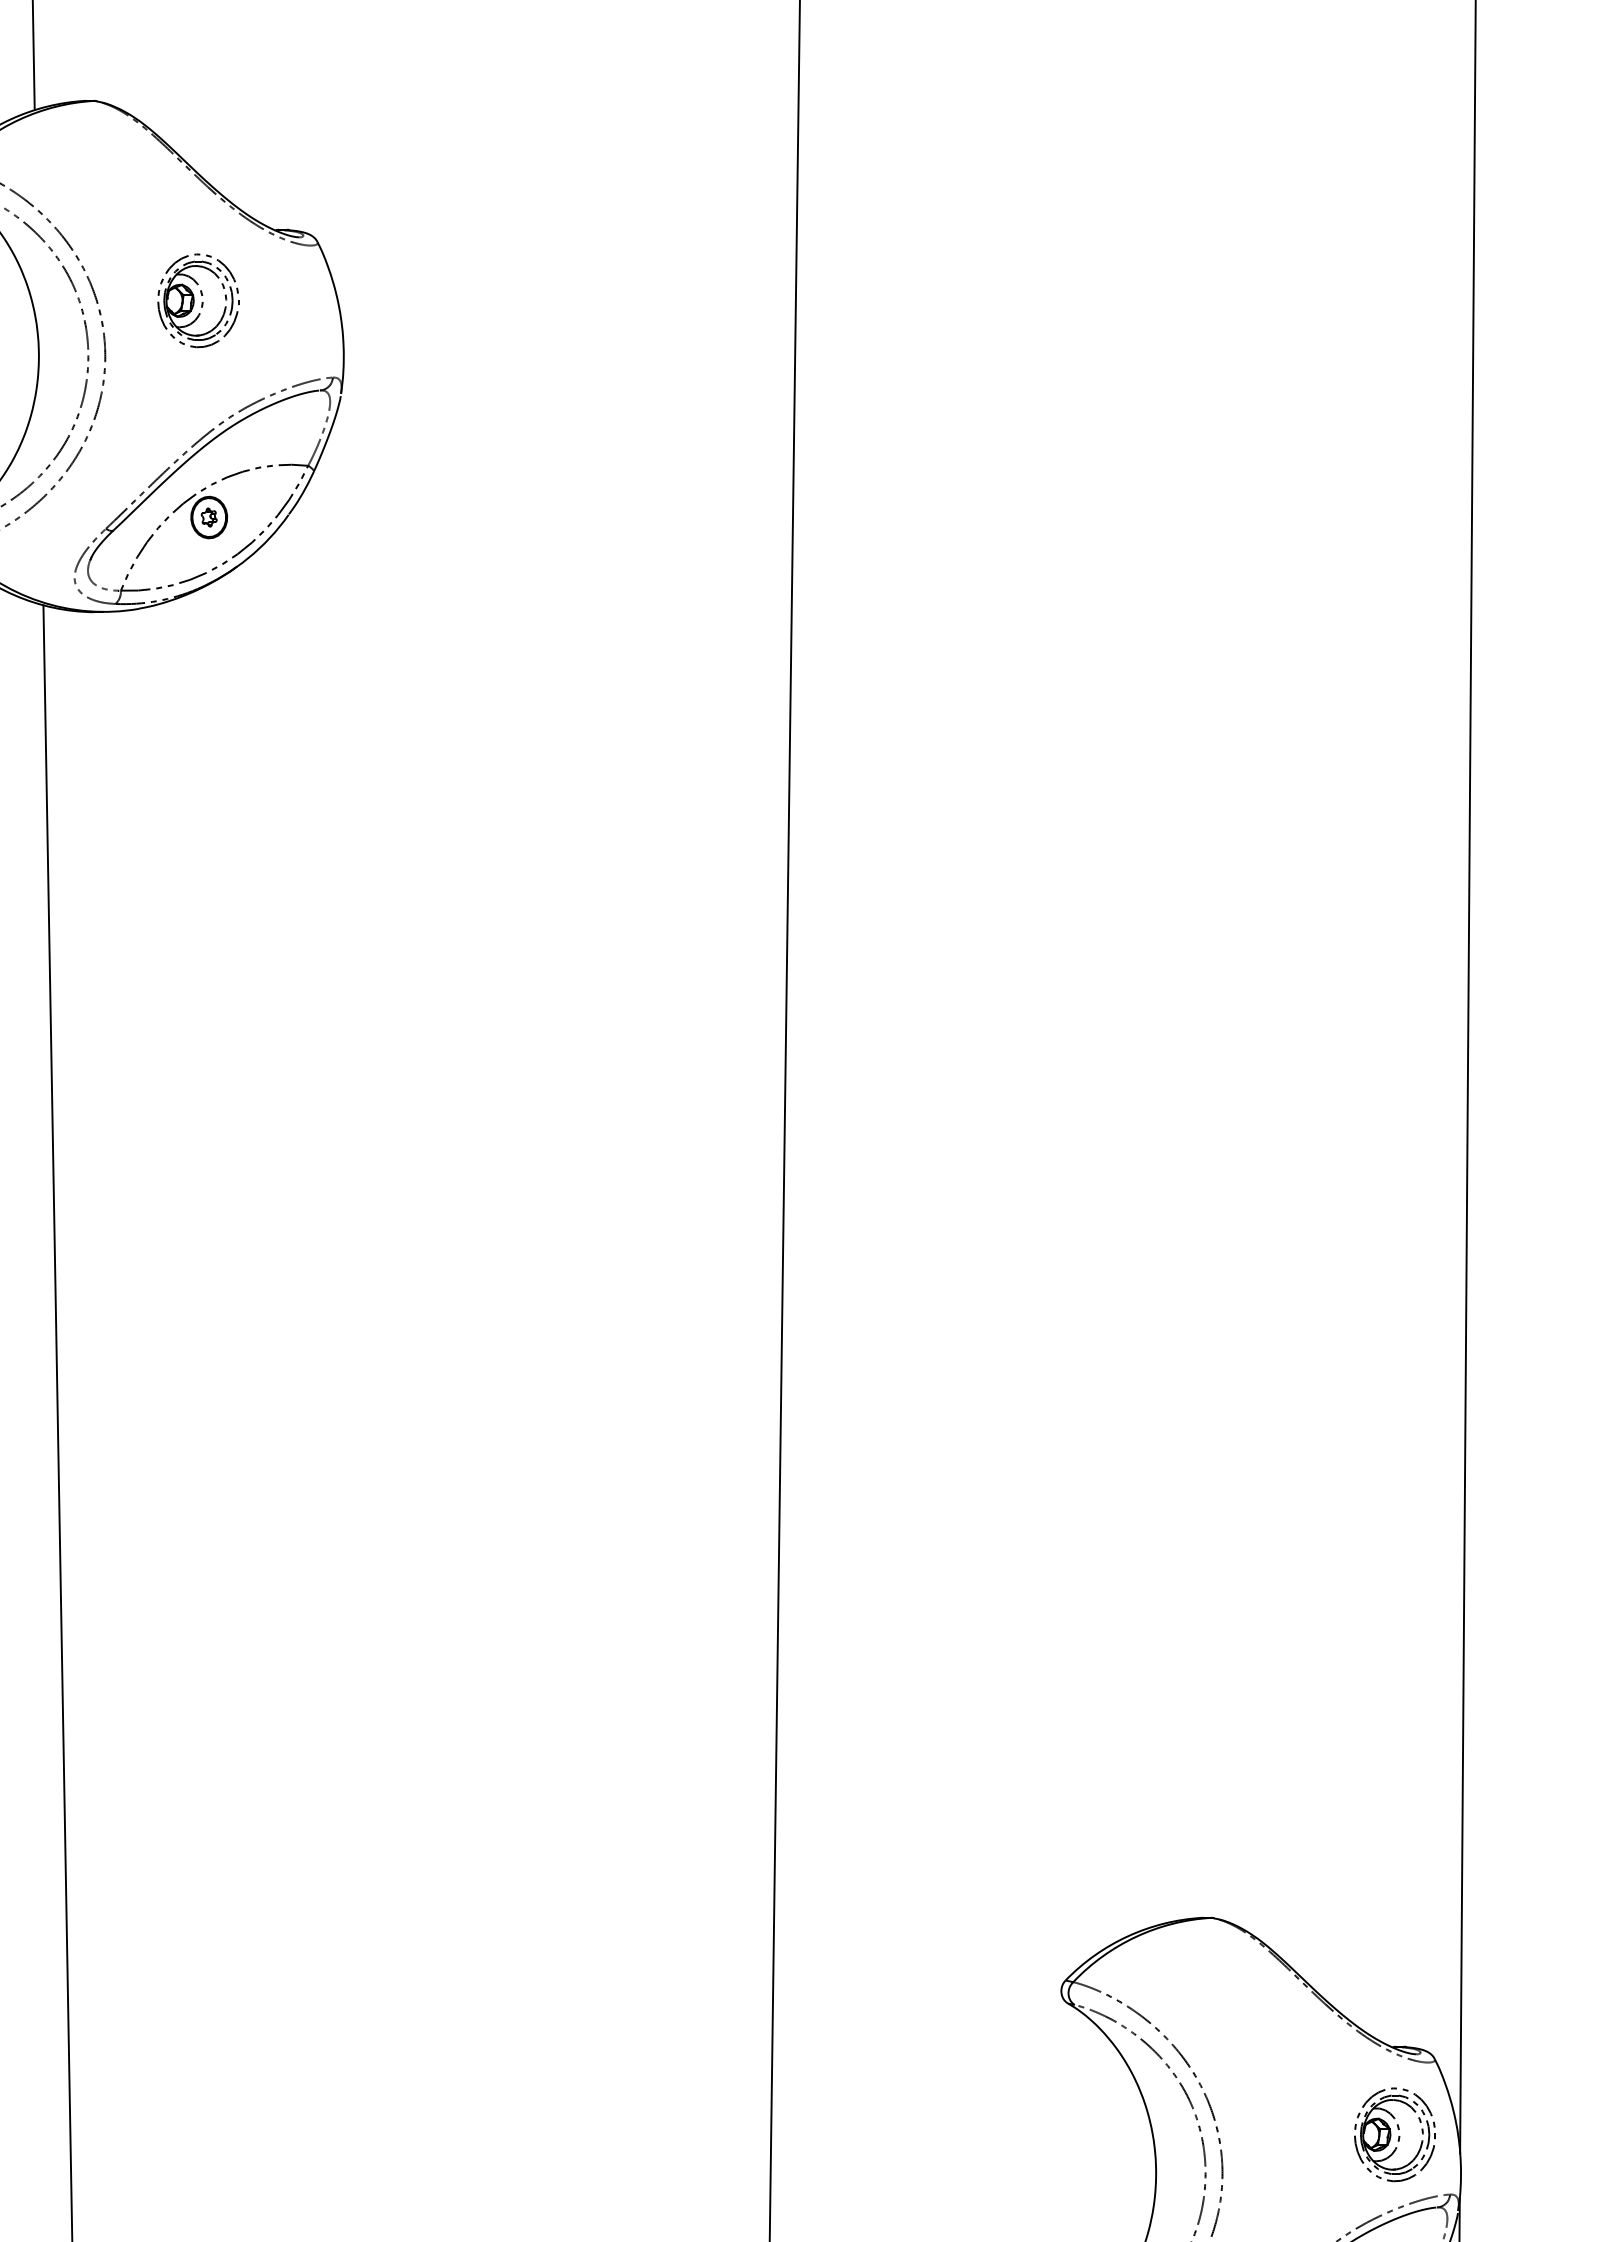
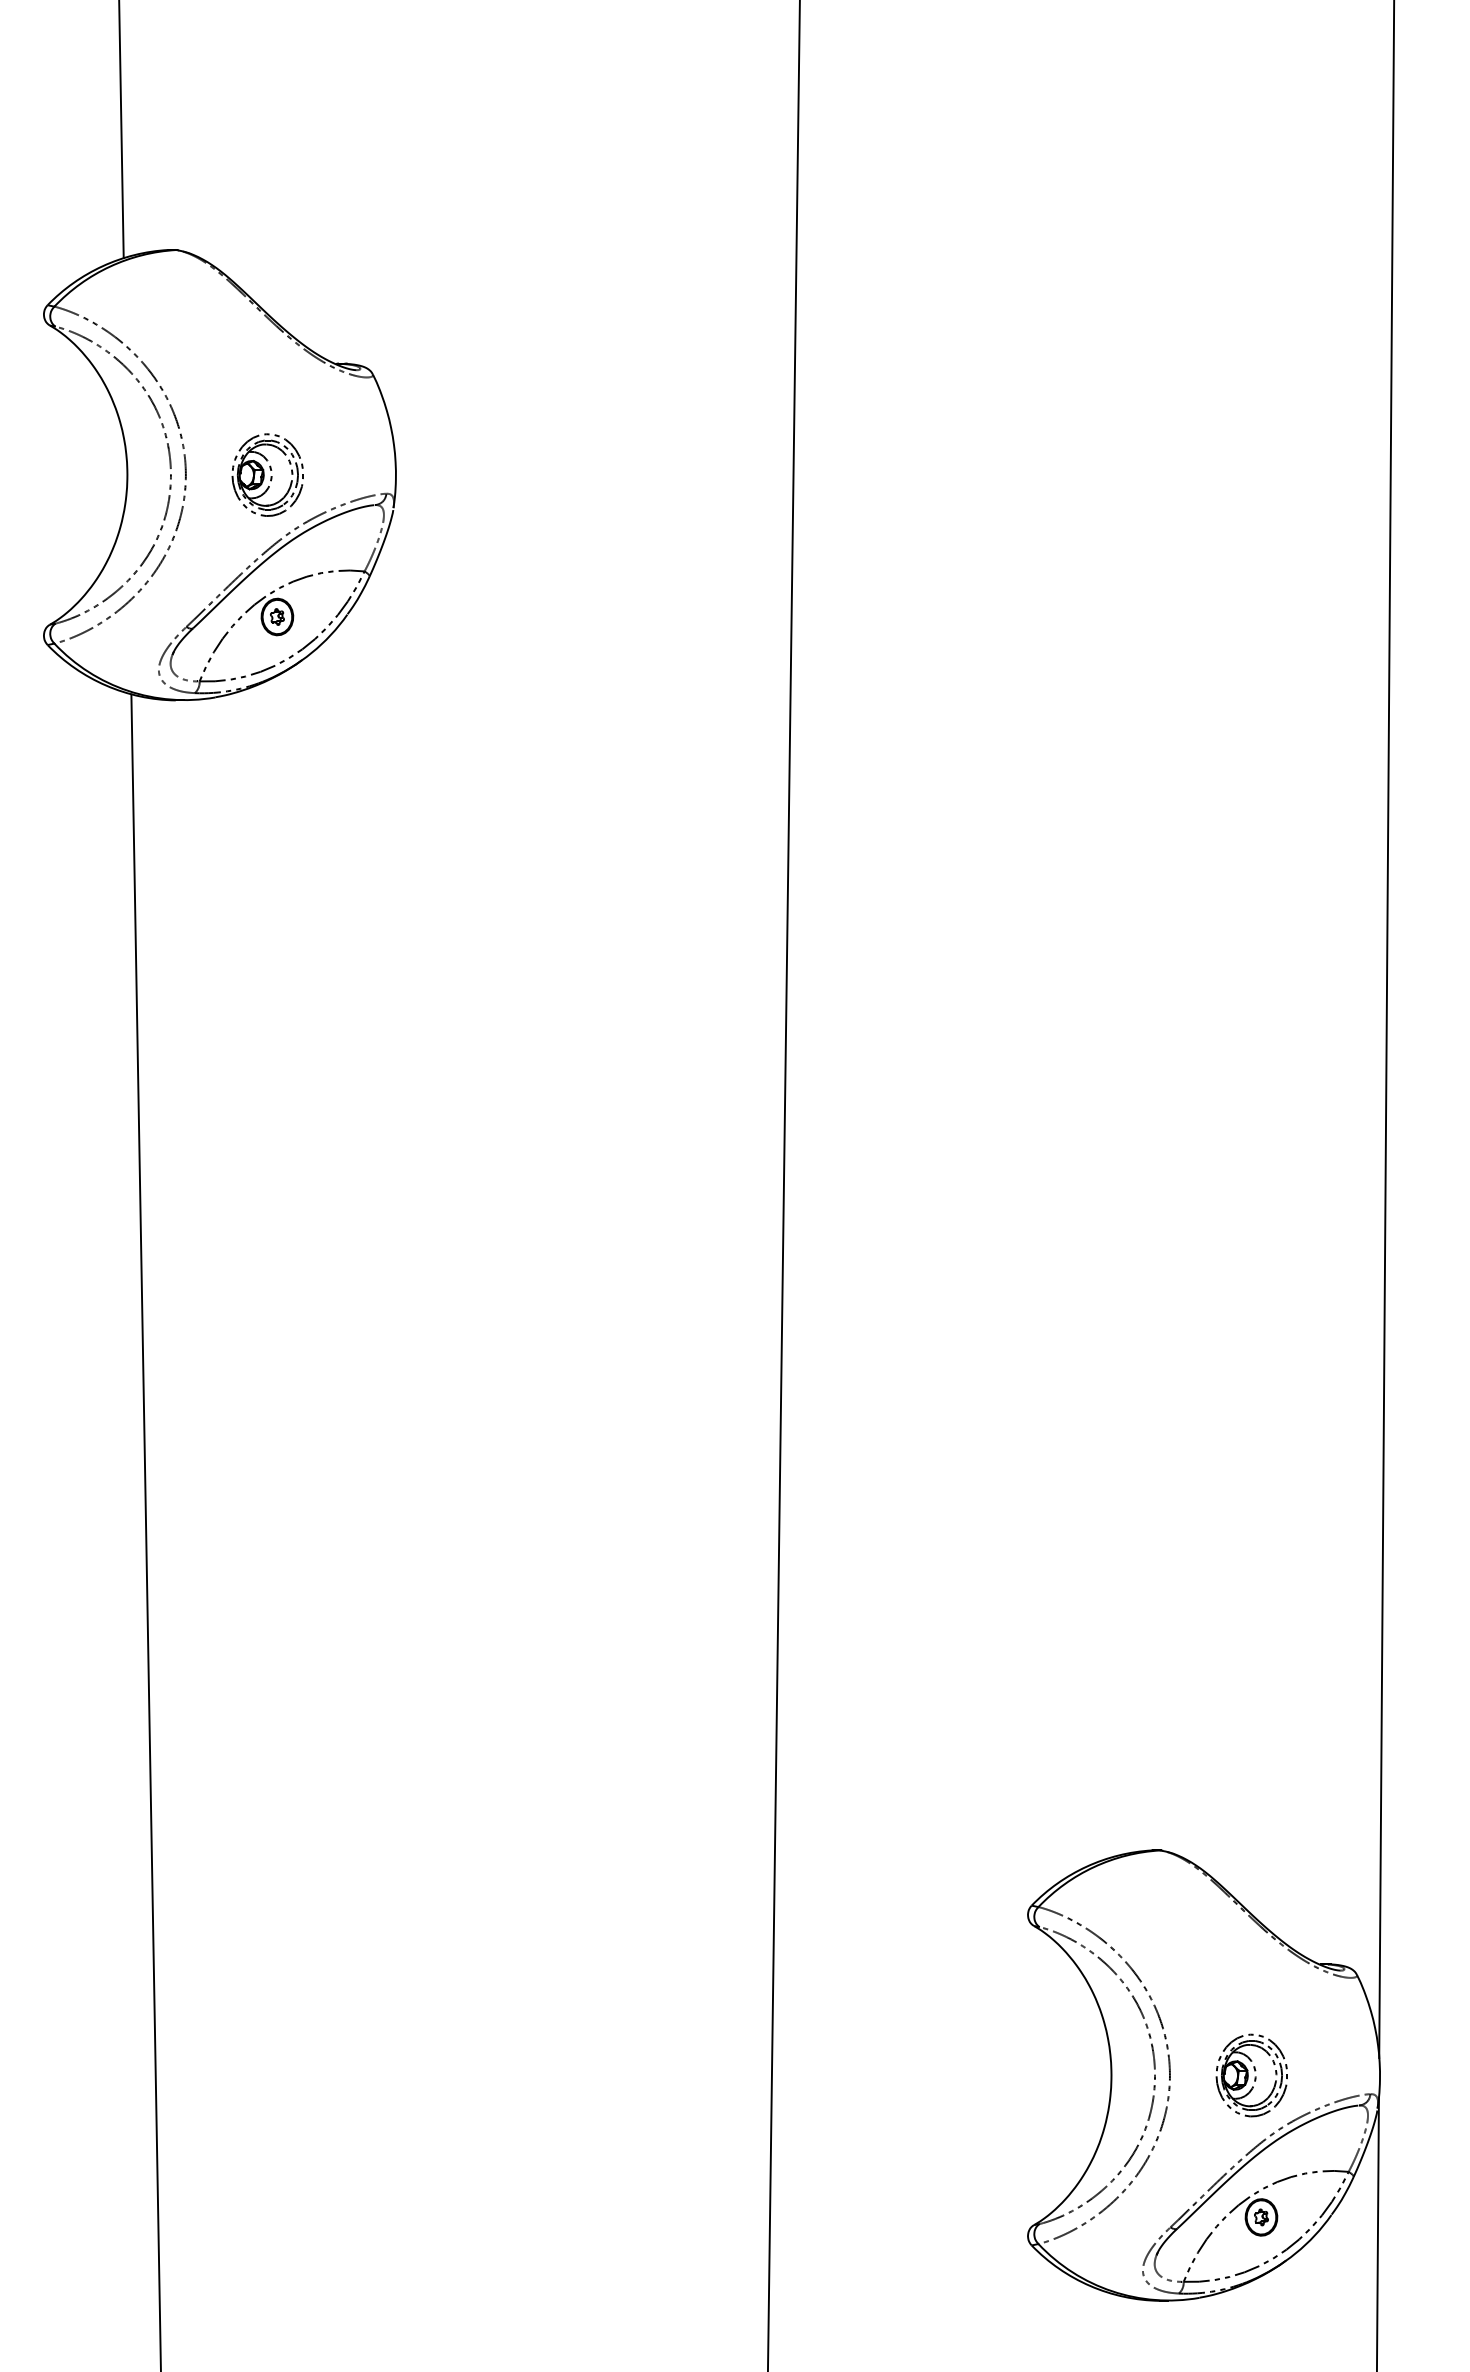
part: (197, 300) -> (267, 474), moved
part: (1394, 2134) -> (1251, 2075), moved

